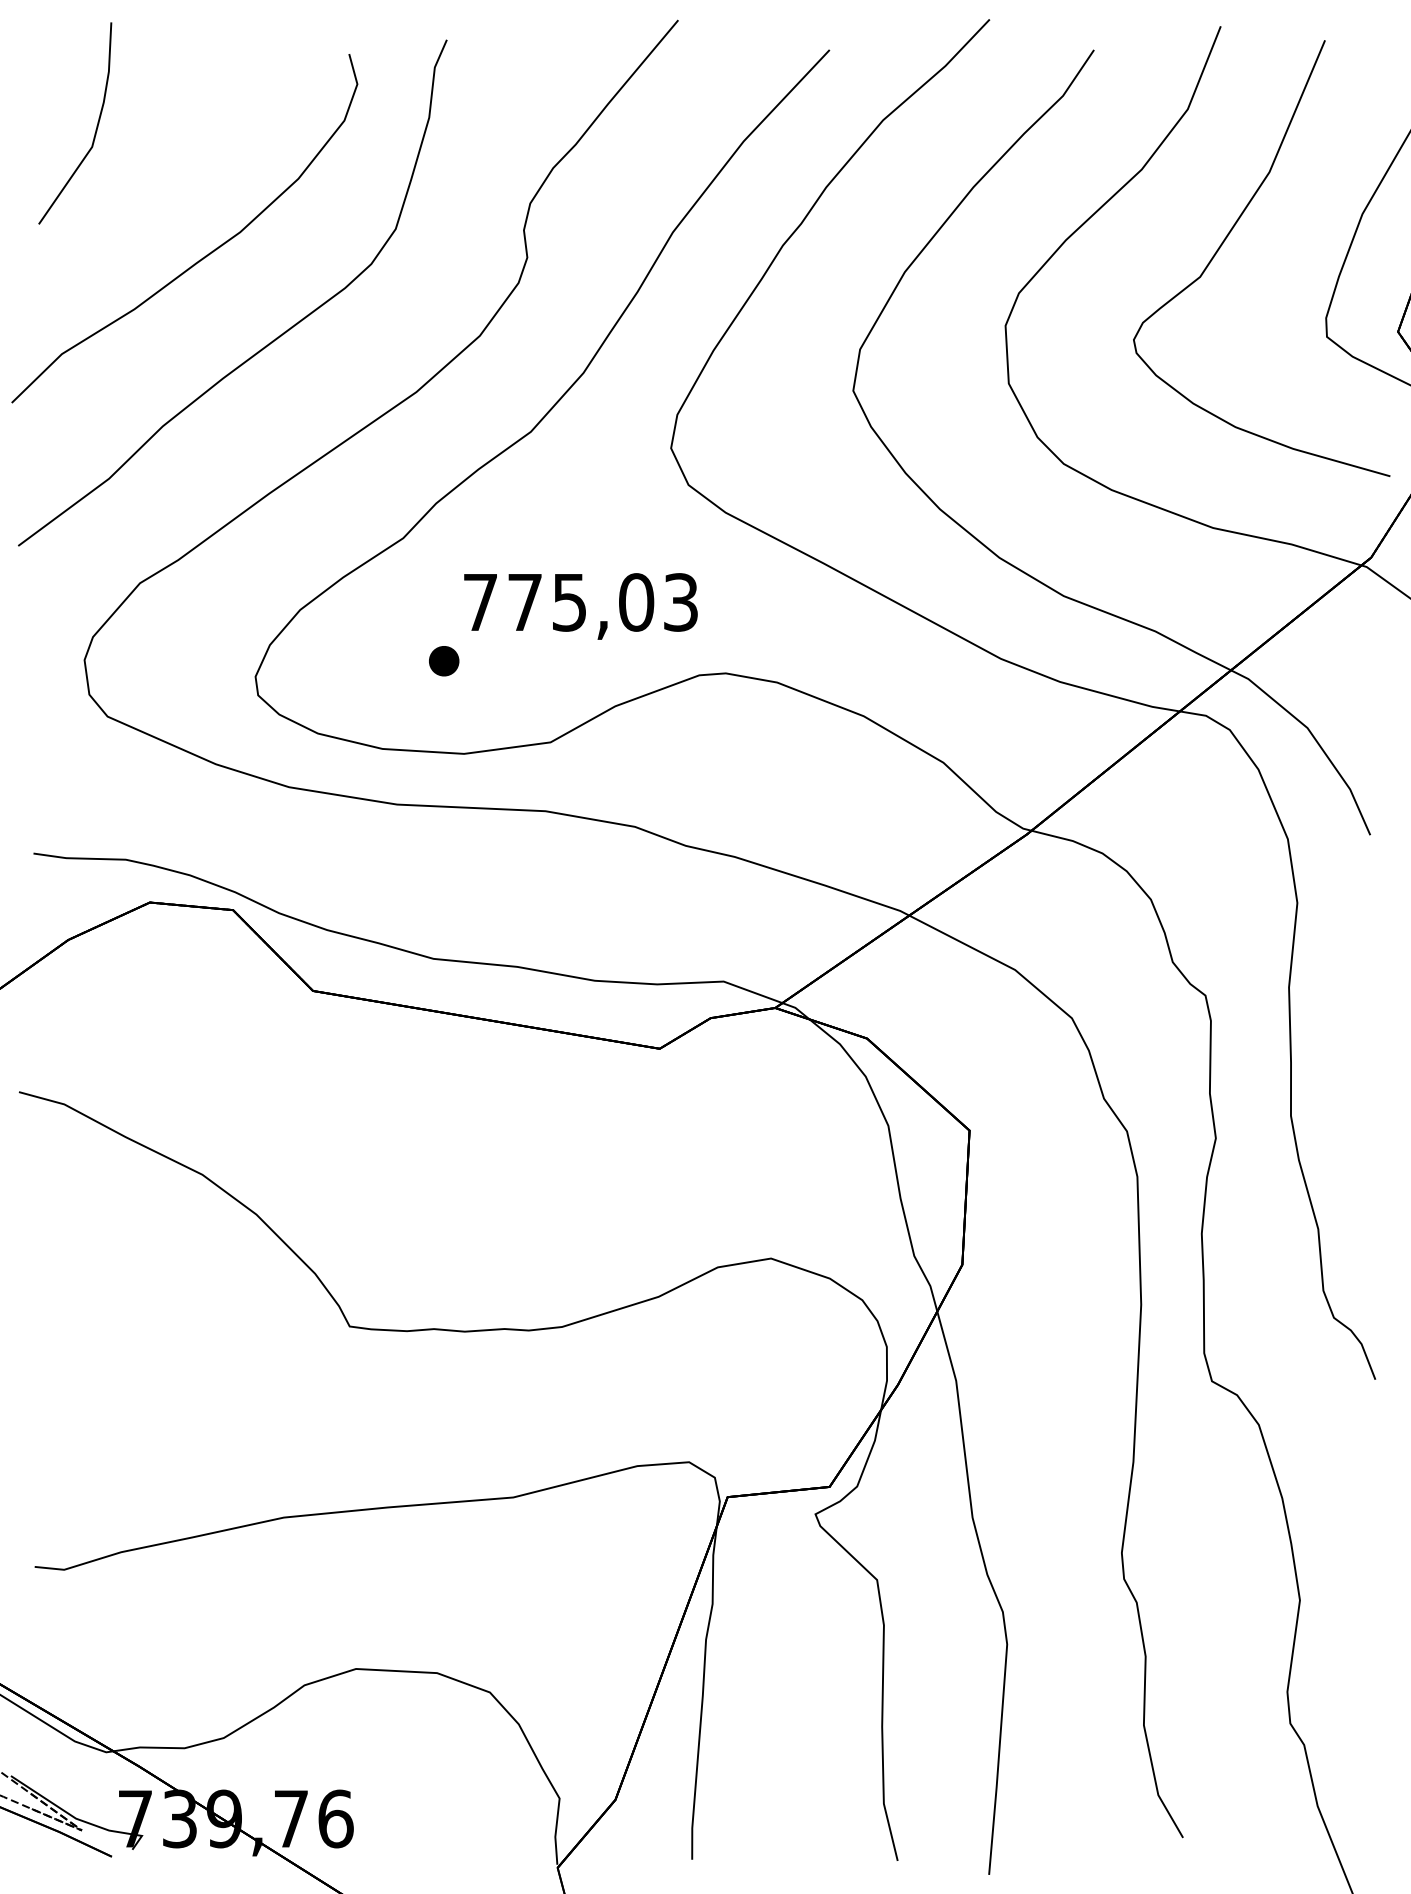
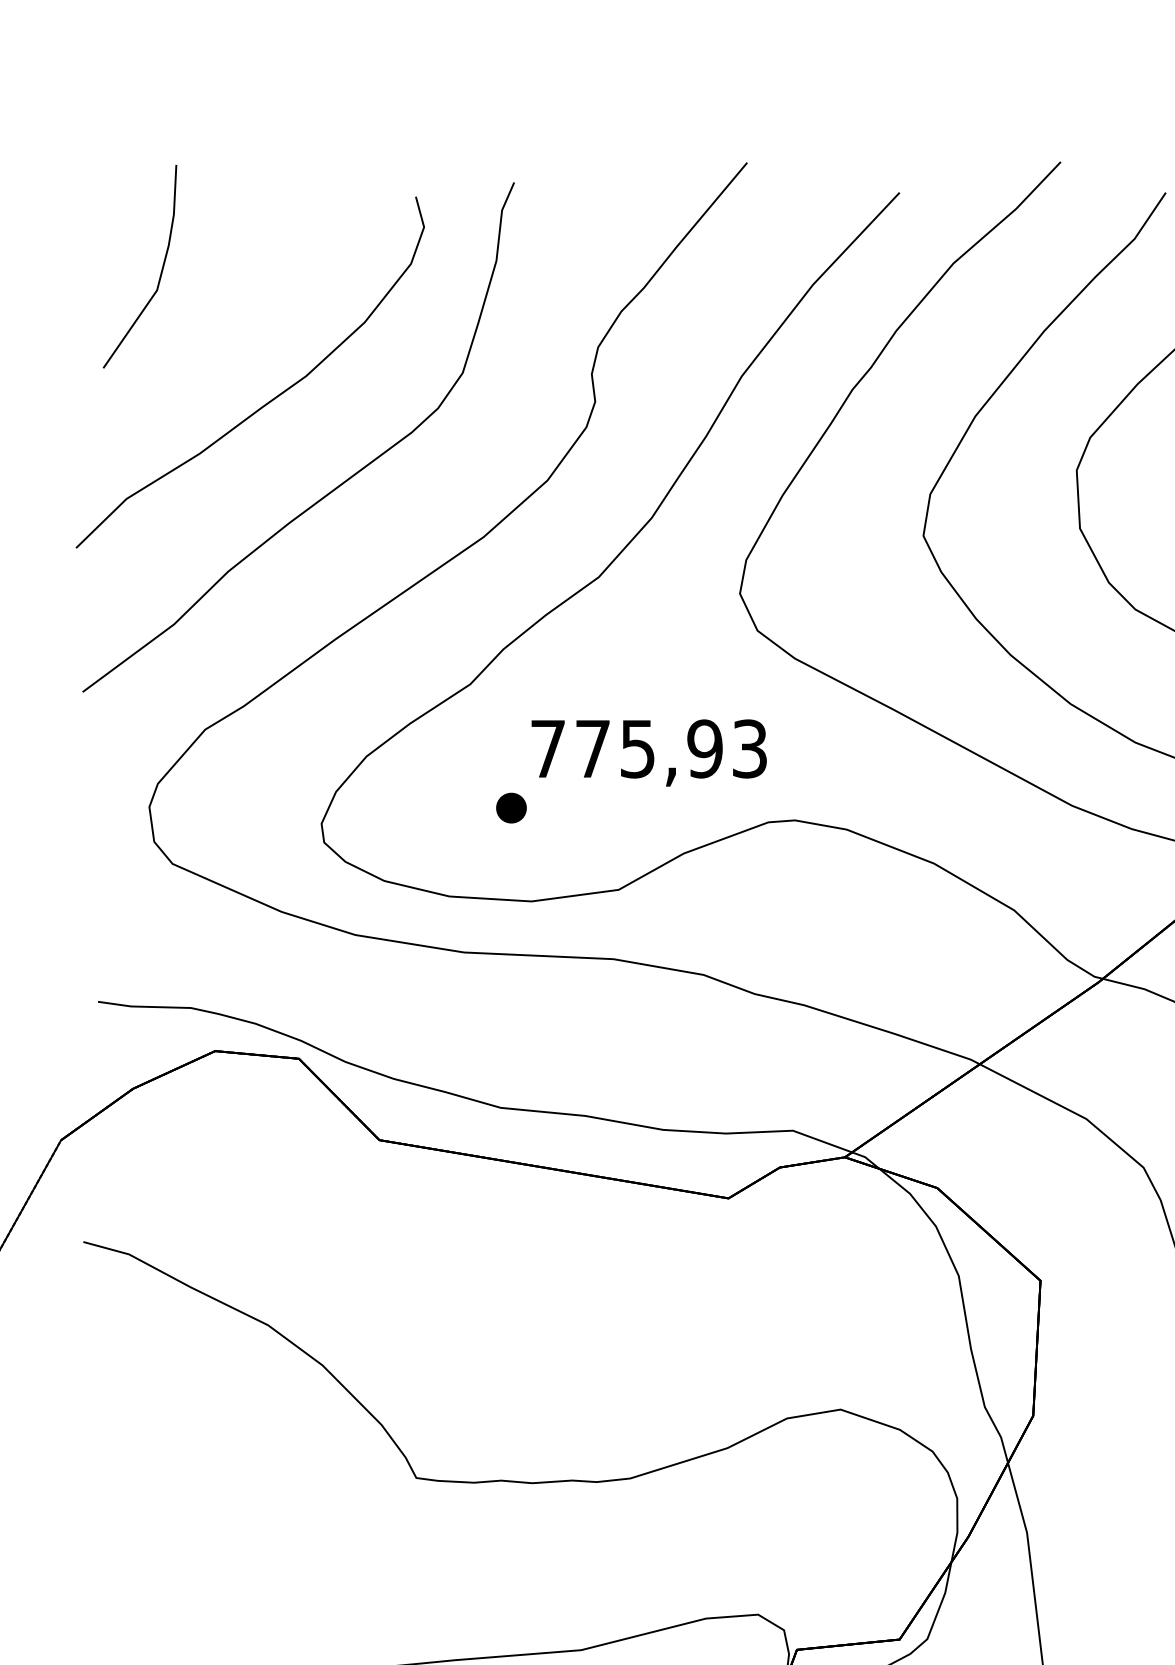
text: (636, 602) -> (705, 749), 775,03 -> 775,93

